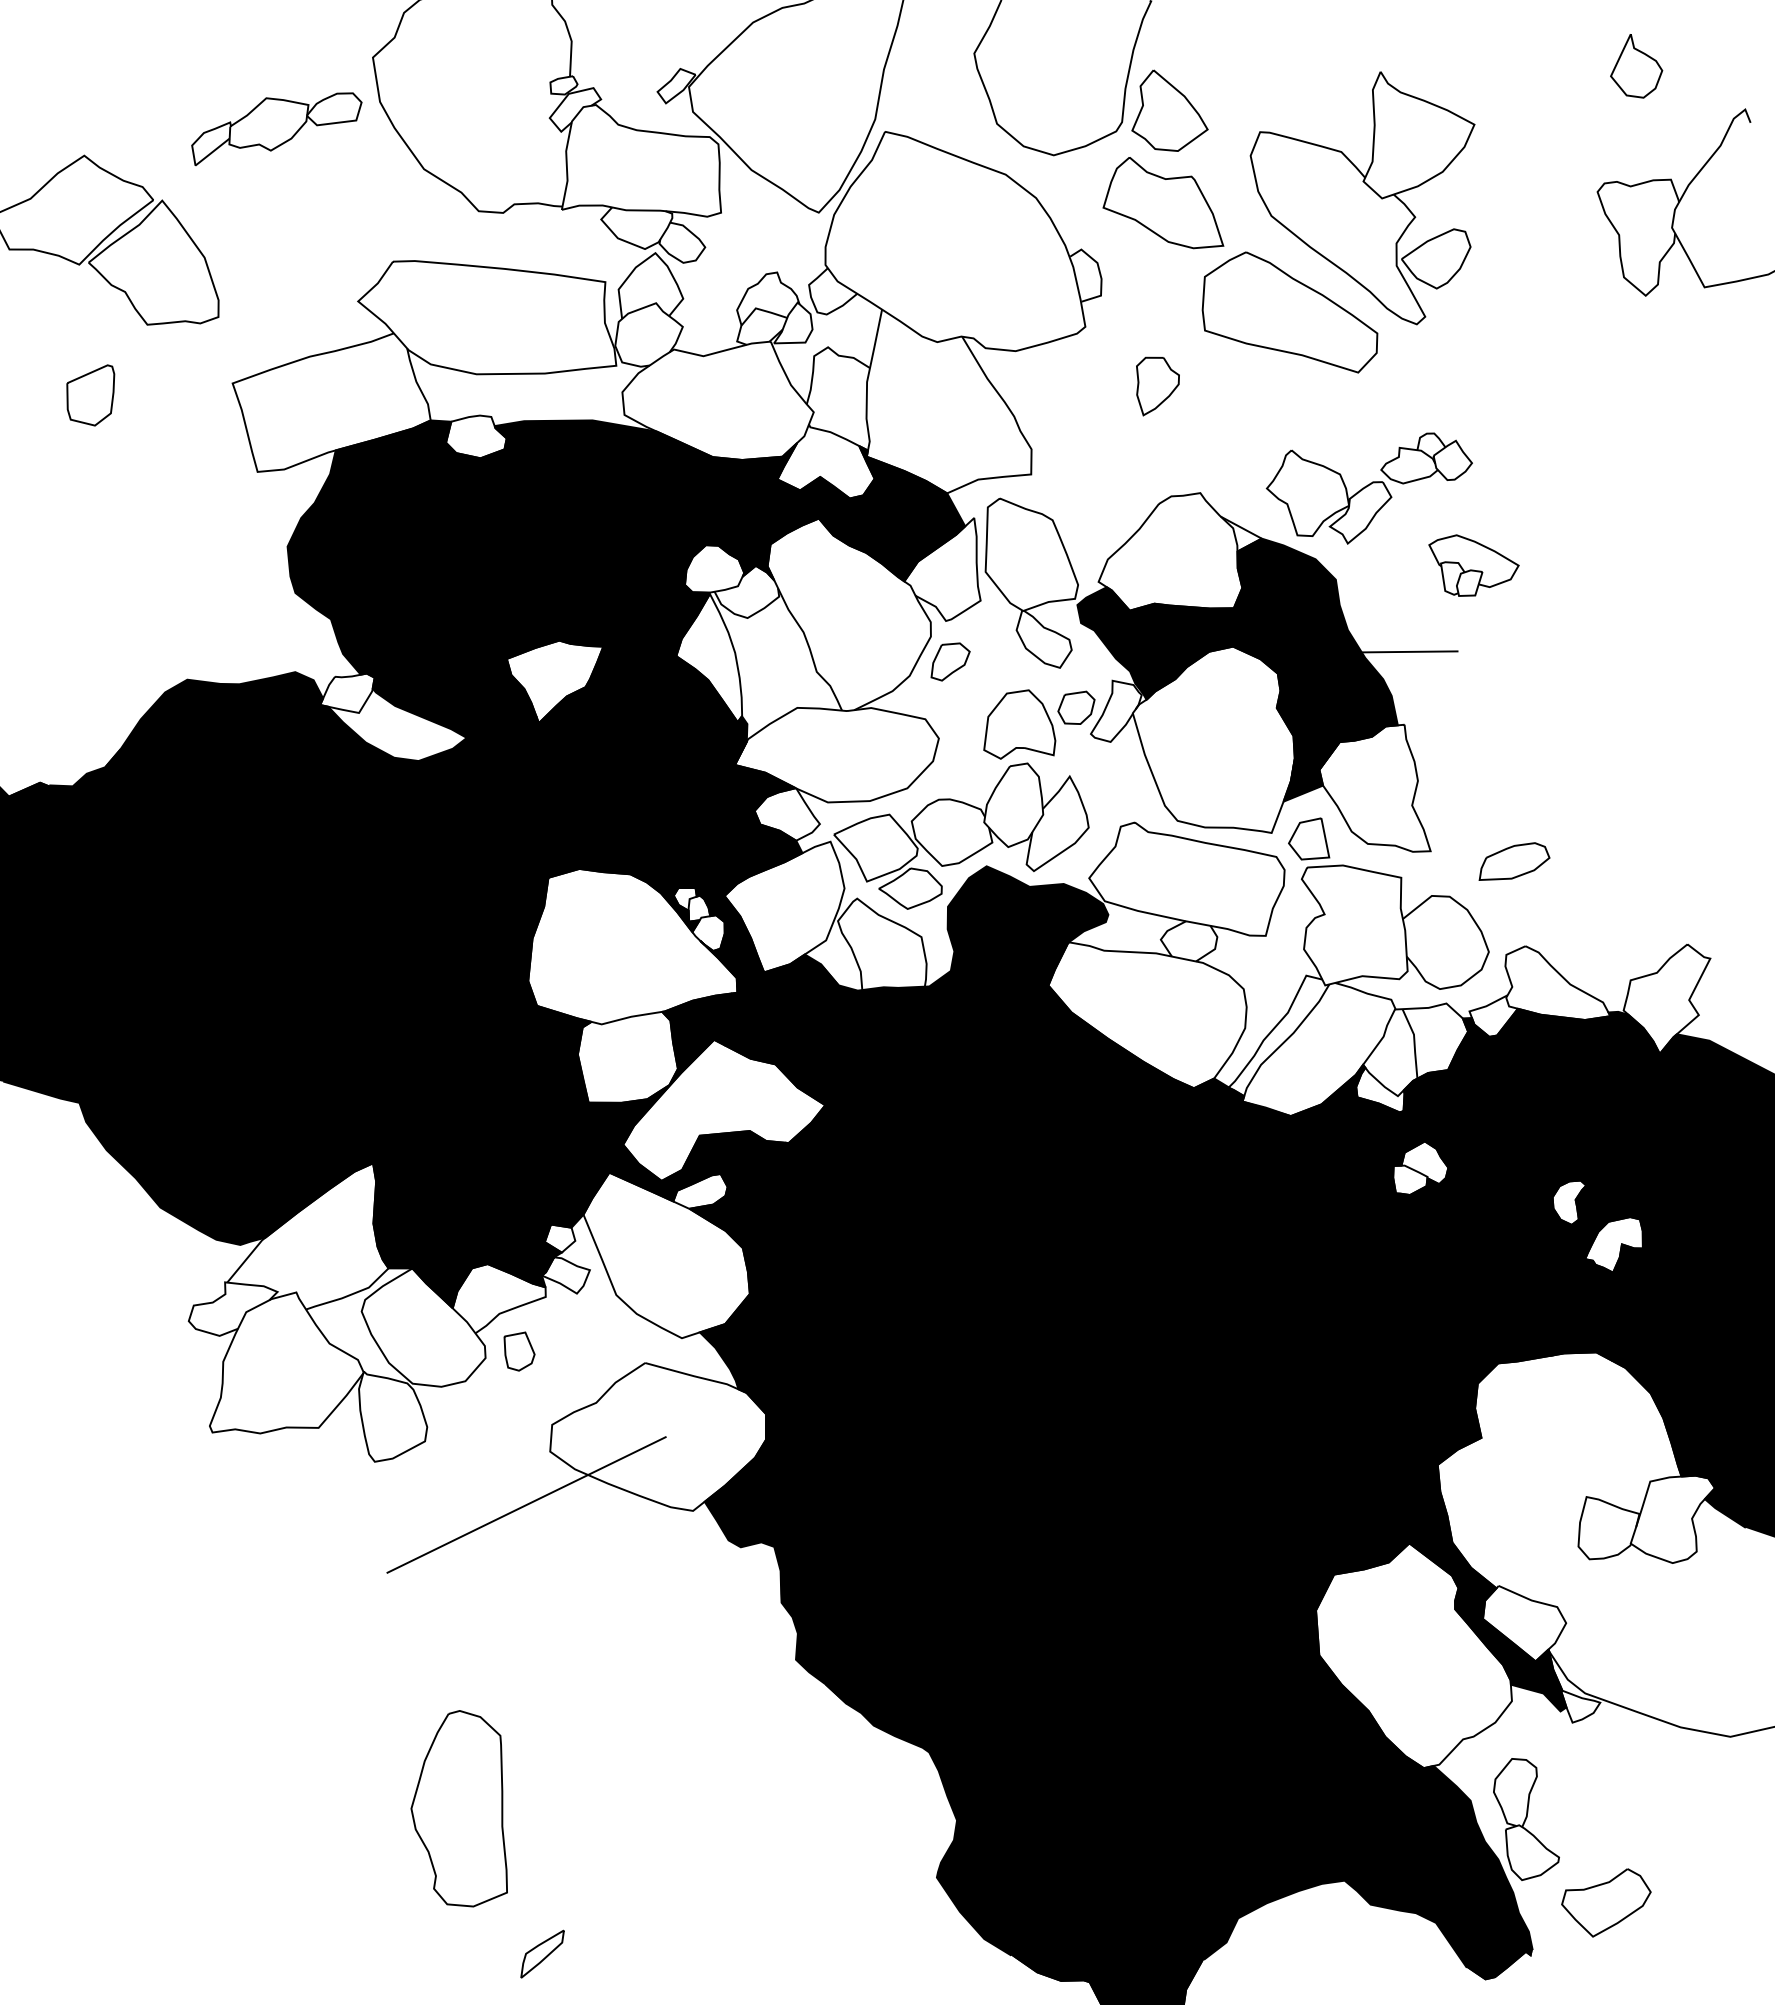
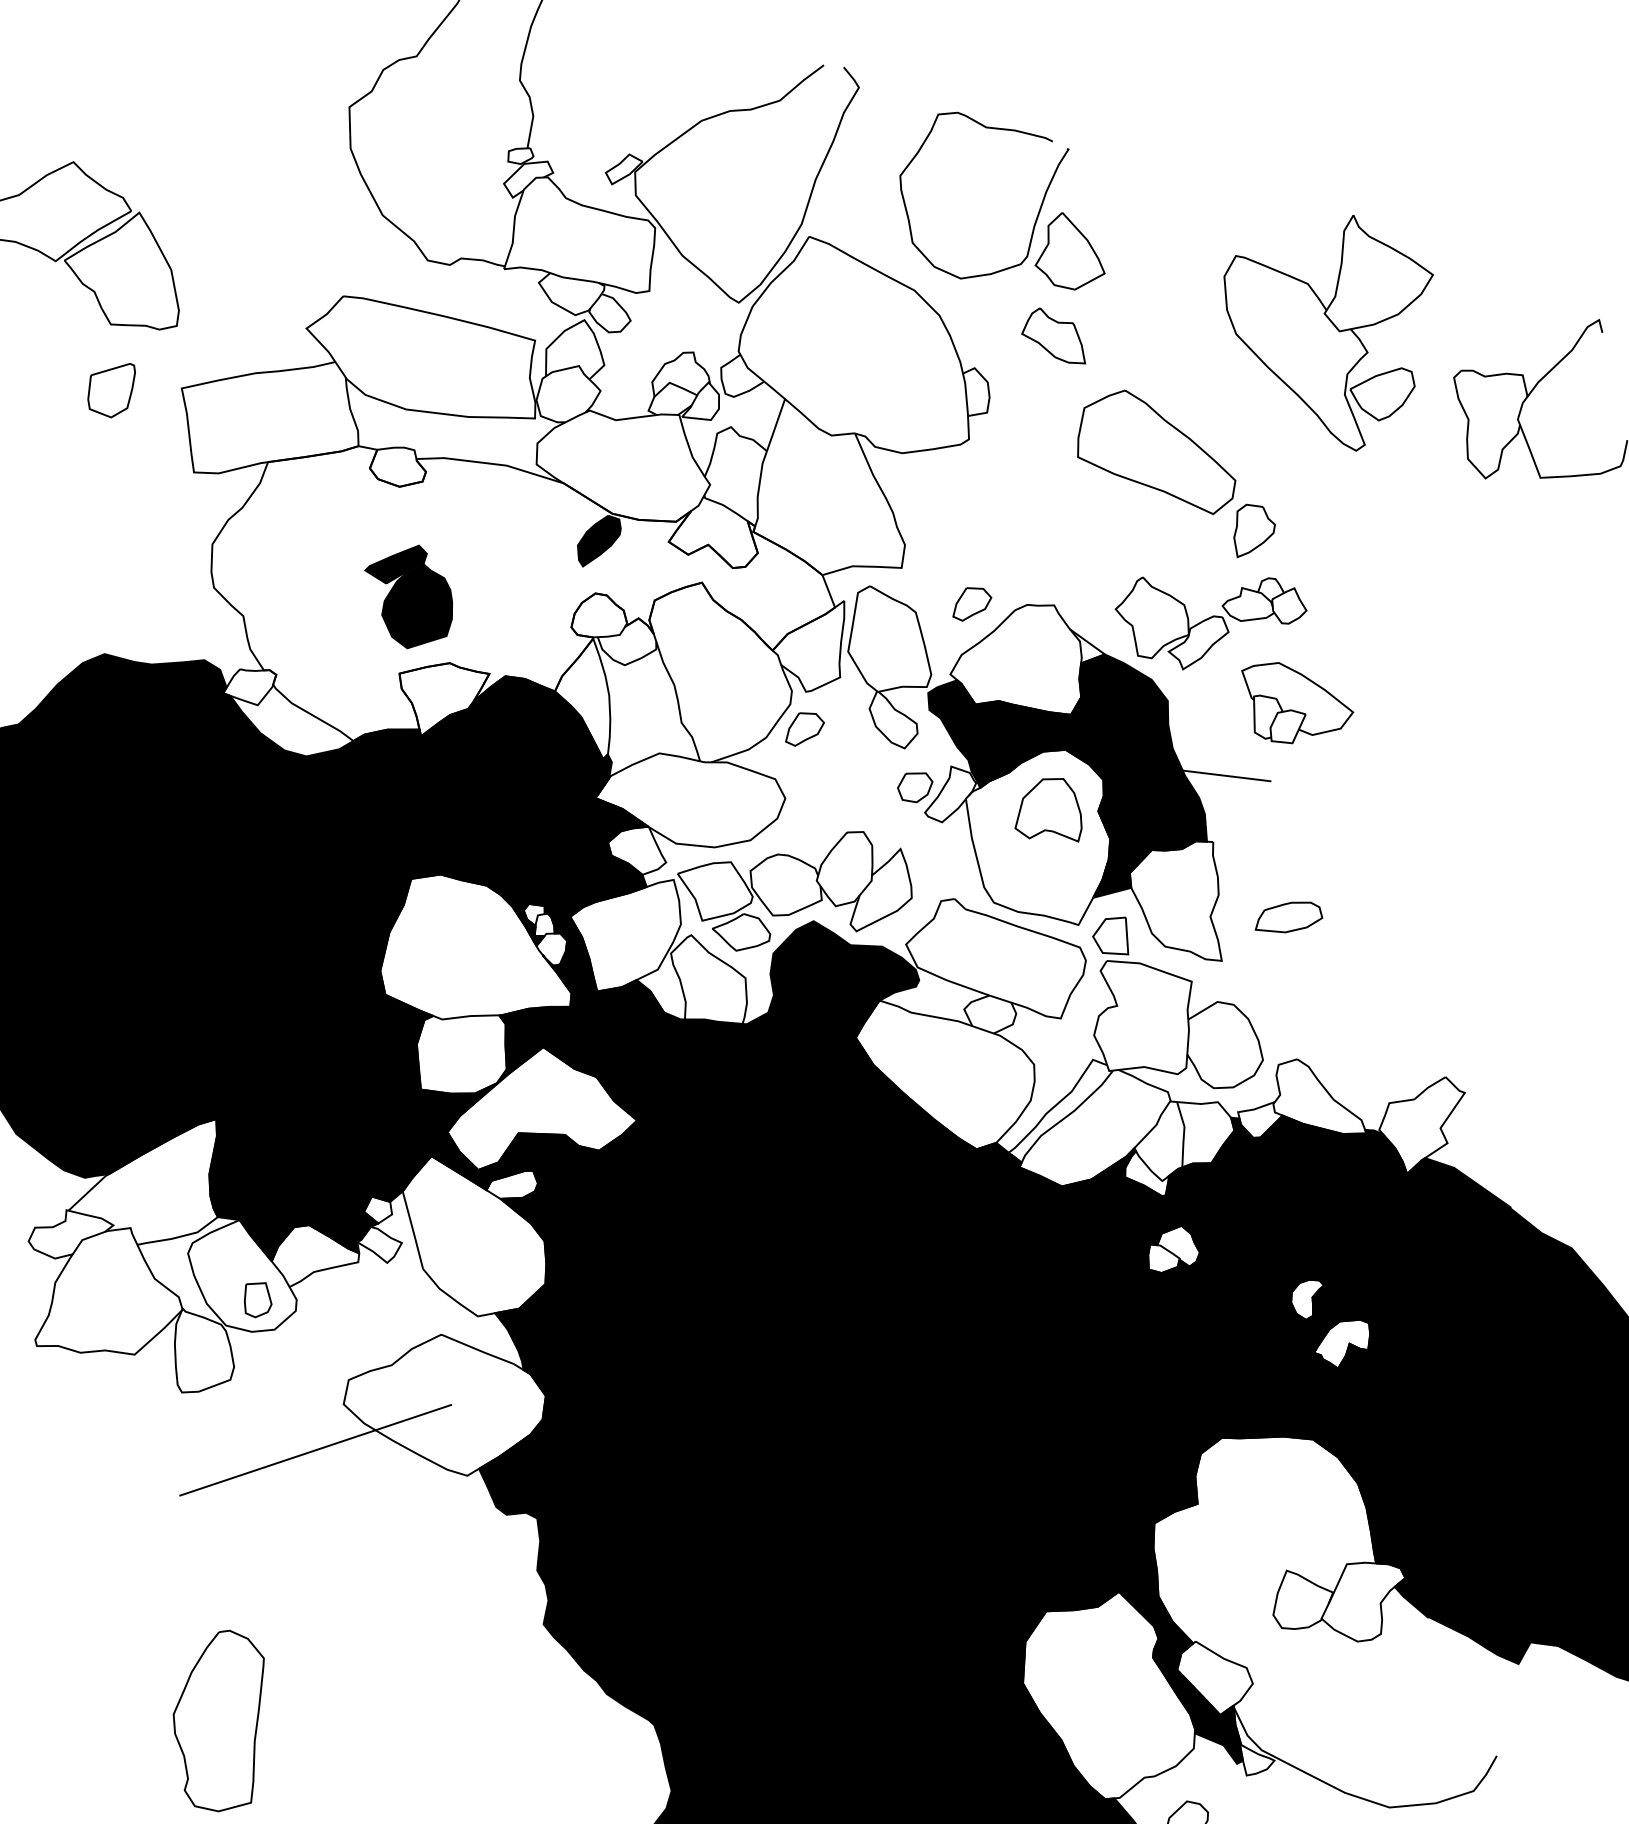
part: (1636, 66) -> (1504, 267), removed
part: (276, 129) -> (252, 161), removed
part: (1362, 198) -> (1321, 329), moved
part: (1163, 203) -> (1055, 335), size x0.6
part: (1157, 386) -> (1253, 532), moved
part: (90, 395) -> (110, 389), moved
part: (1112, 503) -> (972, 604), added
part: (1473, 565) -> (1295, 704), size x1.4
fill: (626, 578) -> (518, 614), removed
part: (1019, 724) -> (1050, 809), moved
part: (1514, 861) -> (1289, 917), moved
part: (519, 1351) -> (258, 1299), moved

